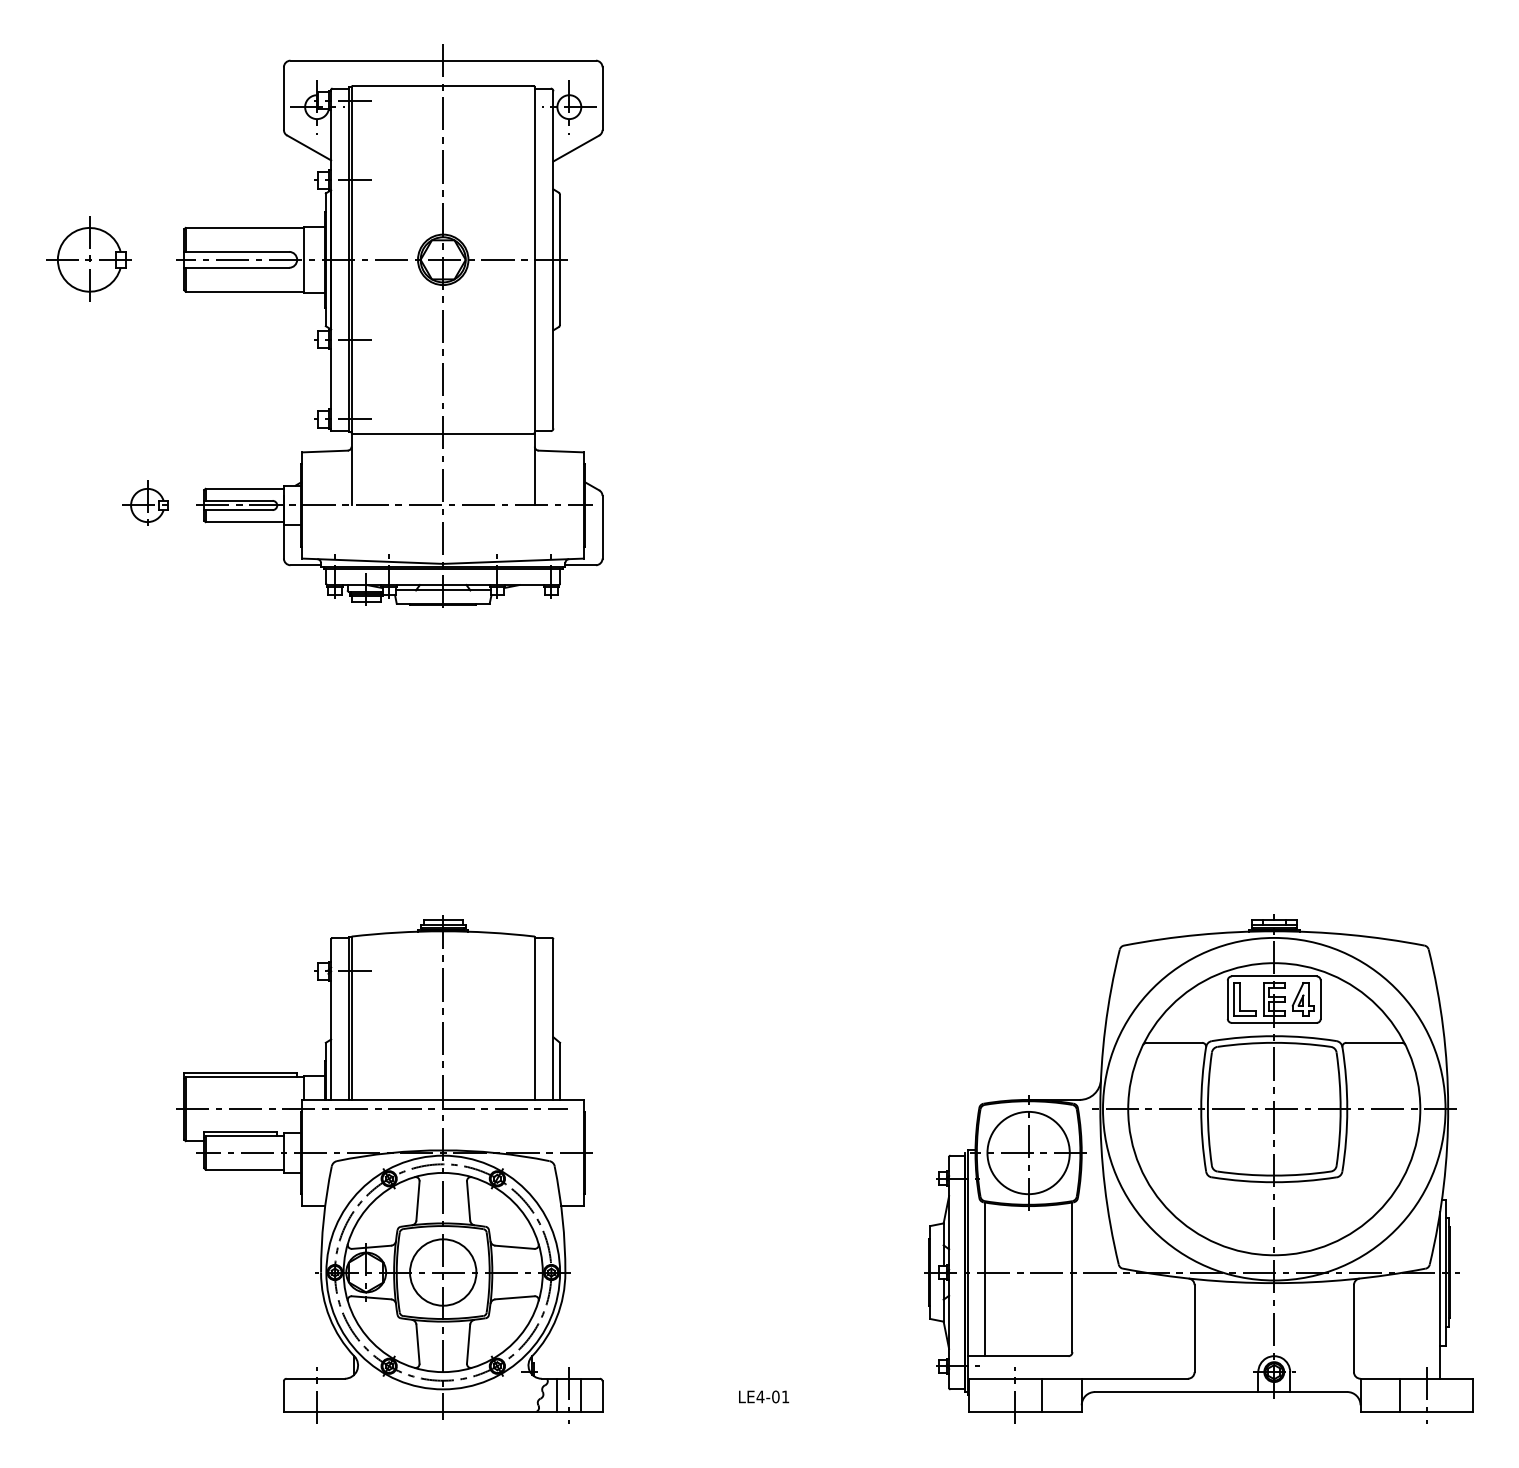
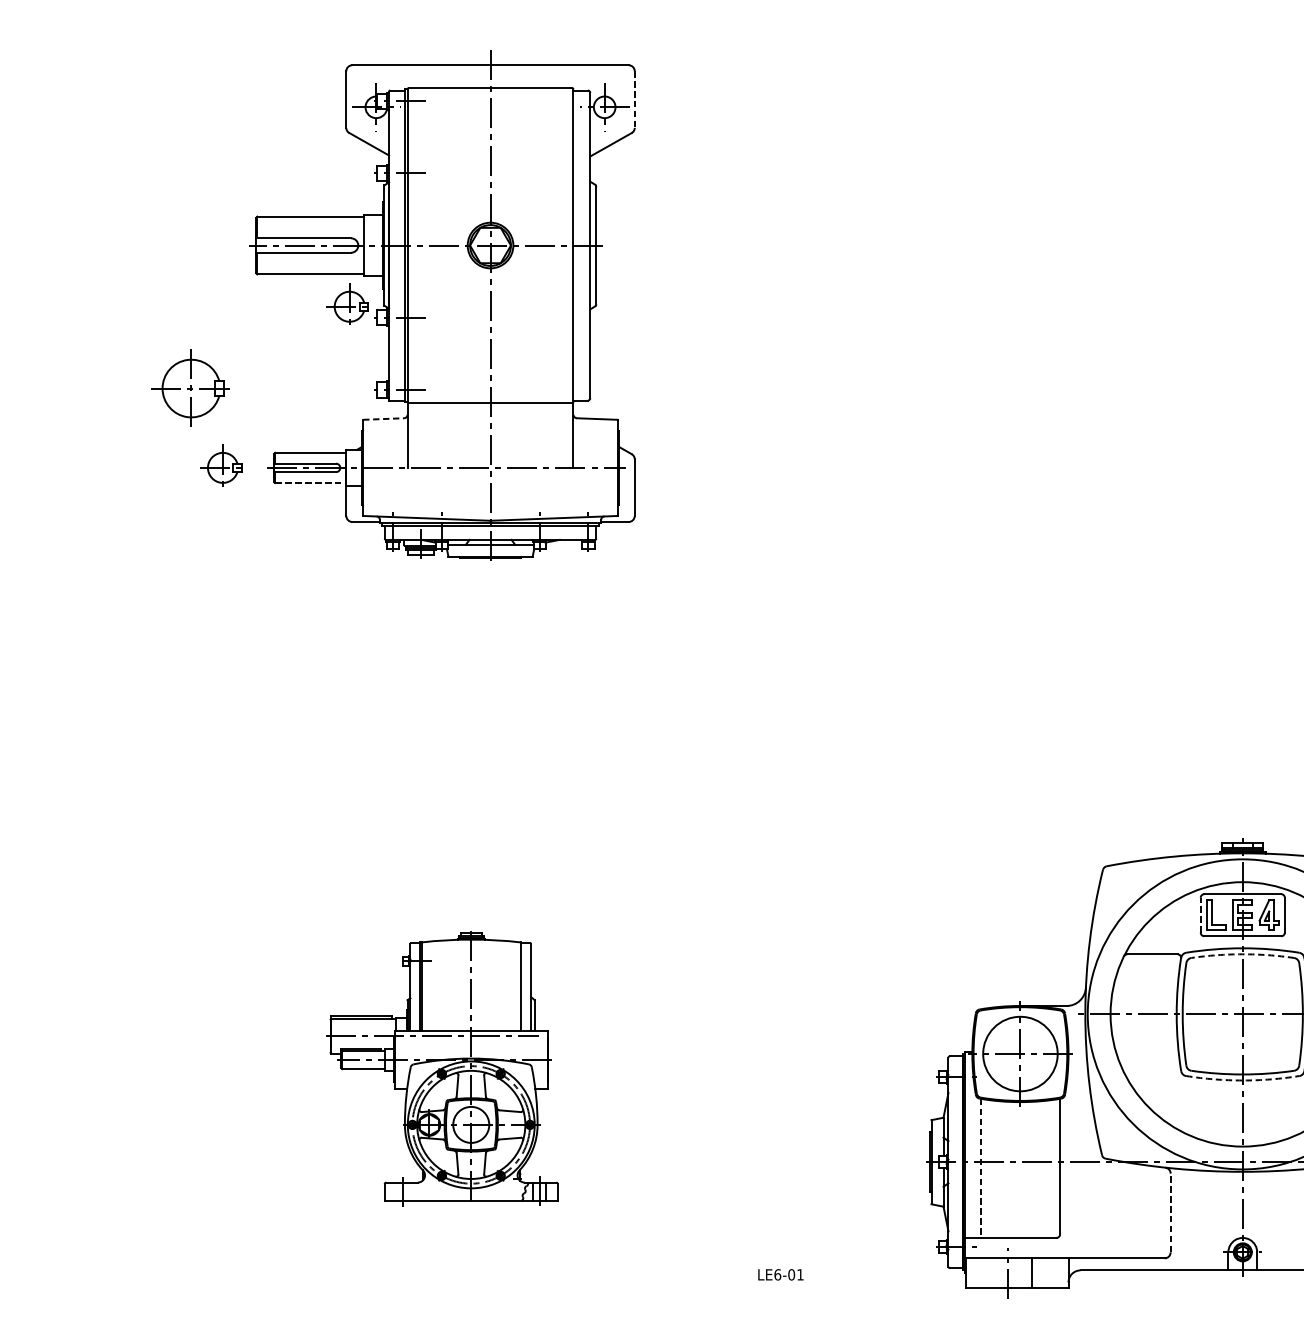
line: (602, 99) -> (634, 100), solid -> dashed
part: (88, 258) -> (190, 387), moved
part: (285, 324) -> (347, 304), added
line: (325, 451) -> (383, 419), solid -> dashed
line: (245, 522) -> (311, 483), solid -> dashed
line: (1227, 999) -> (1200, 915), solid -> dashed
arc: (1274, 1042) -> (1243, 953), solid -> dashed
part: (389, 1169) -> (441, 1068), size x0.6
arc: (1274, 1182) -> (1243, 1080), solid -> dashed
line: (984, 1279) -> (980, 1168), solid -> dashed
line: (1194, 1328) -> (1170, 1212), solid -> dashed
text: (760, 1396) -> (777, 1274), LE4-01 -> LE6-01

